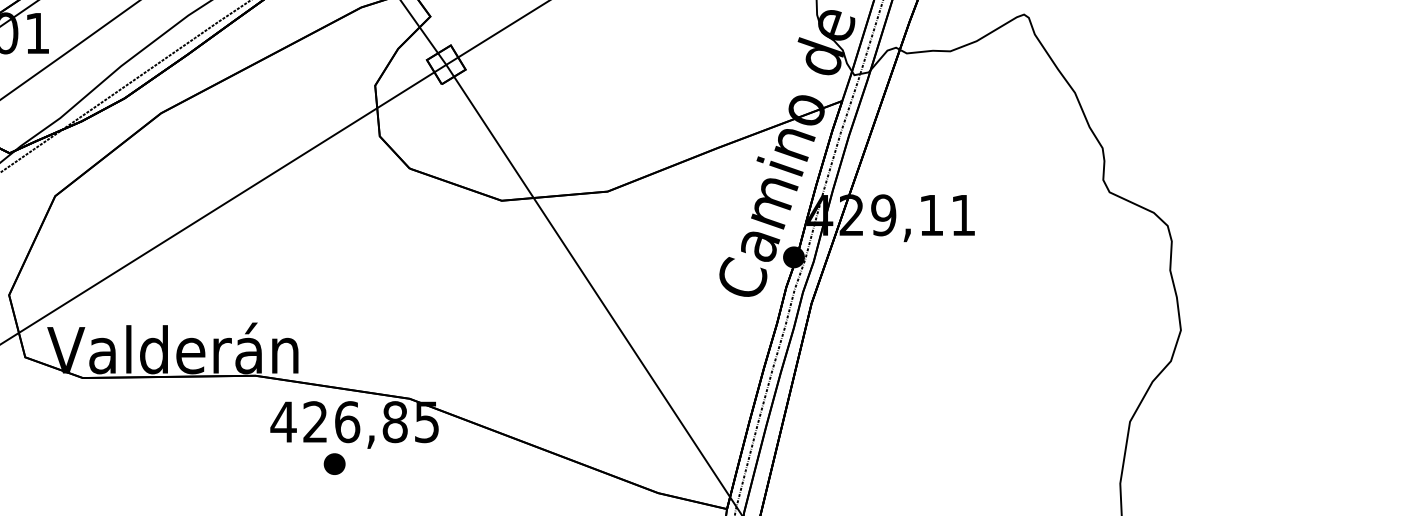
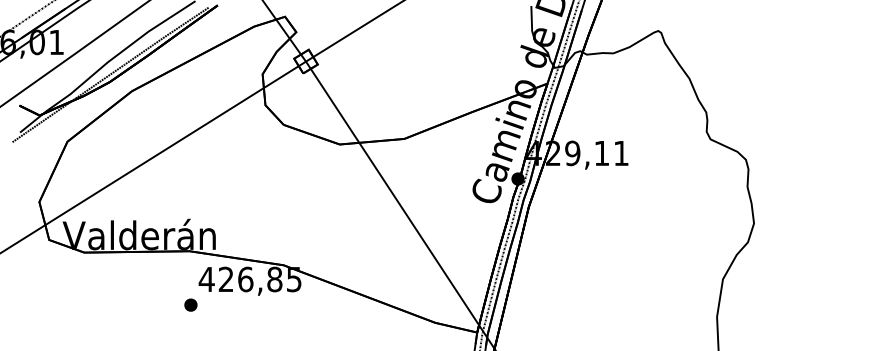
part: (333, 463) -> (190, 304), moved

